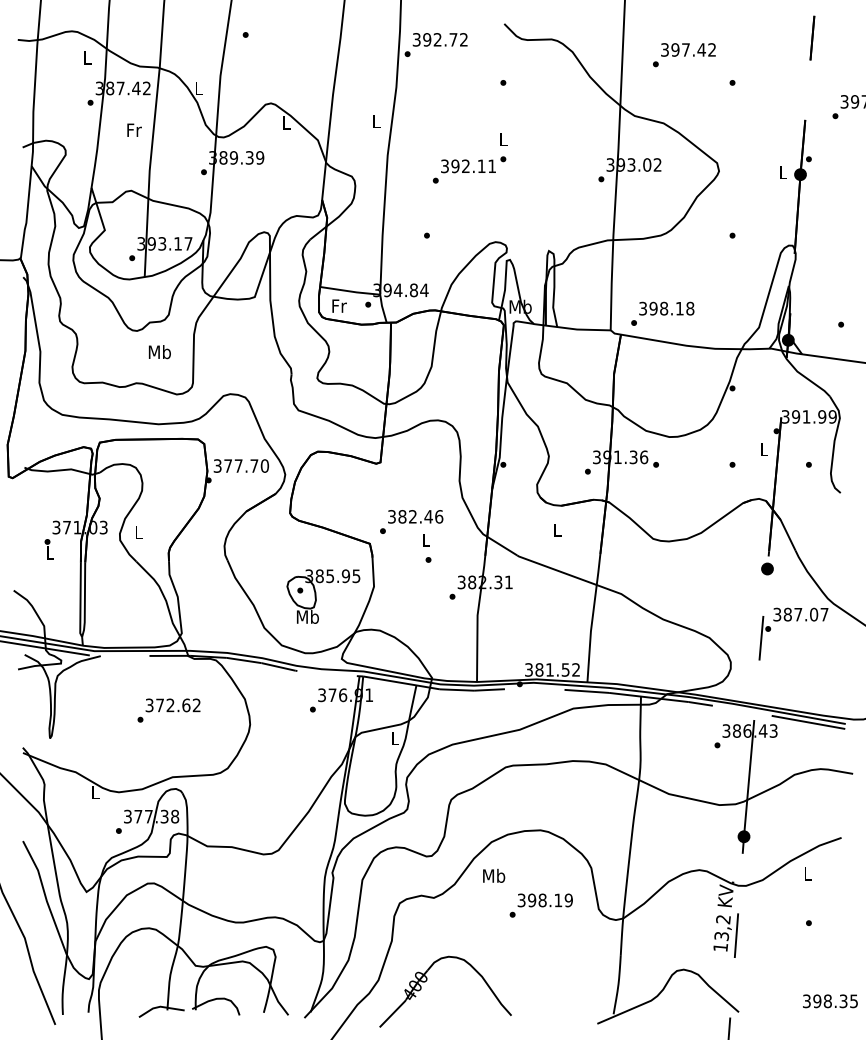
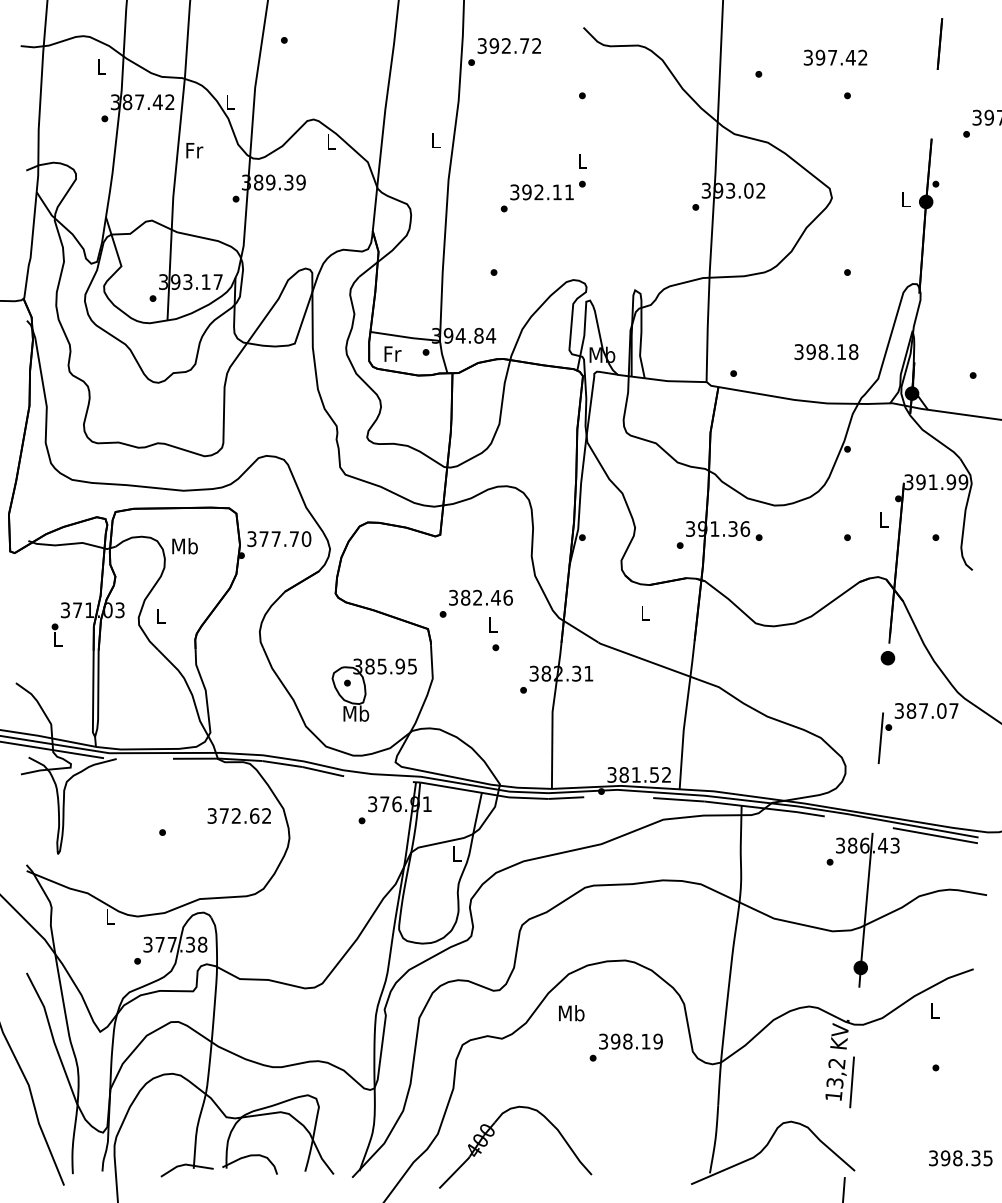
text: (688, 49) -> (835, 57), moved
text: (134, 130) -> (194, 150), moved
text: (666, 308) -> (826, 351), moved
text: (159, 352) -> (184, 546), moved
text: (172, 704) -> (238, 815), moved

